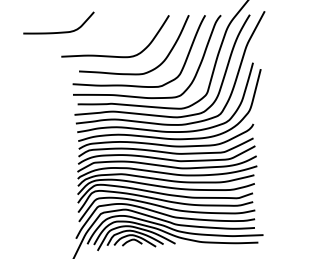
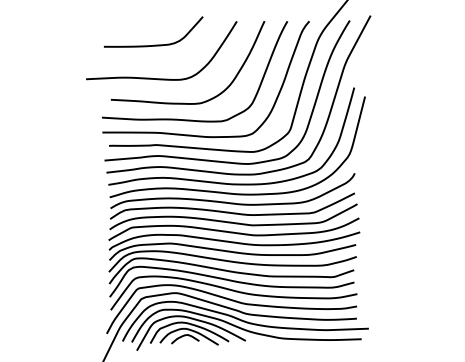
curve: (58, 31) -> (153, 44), moved

